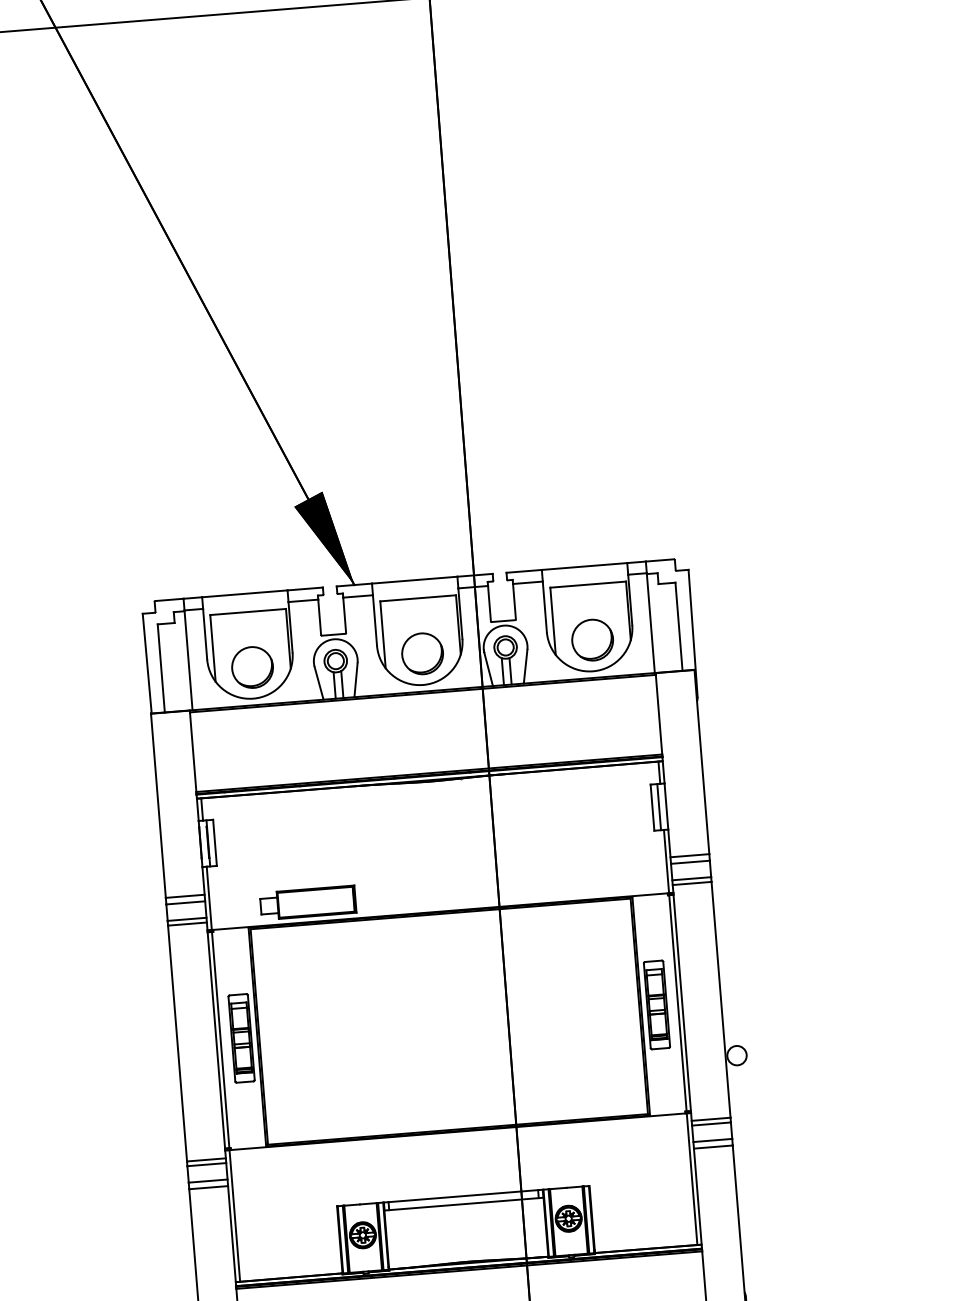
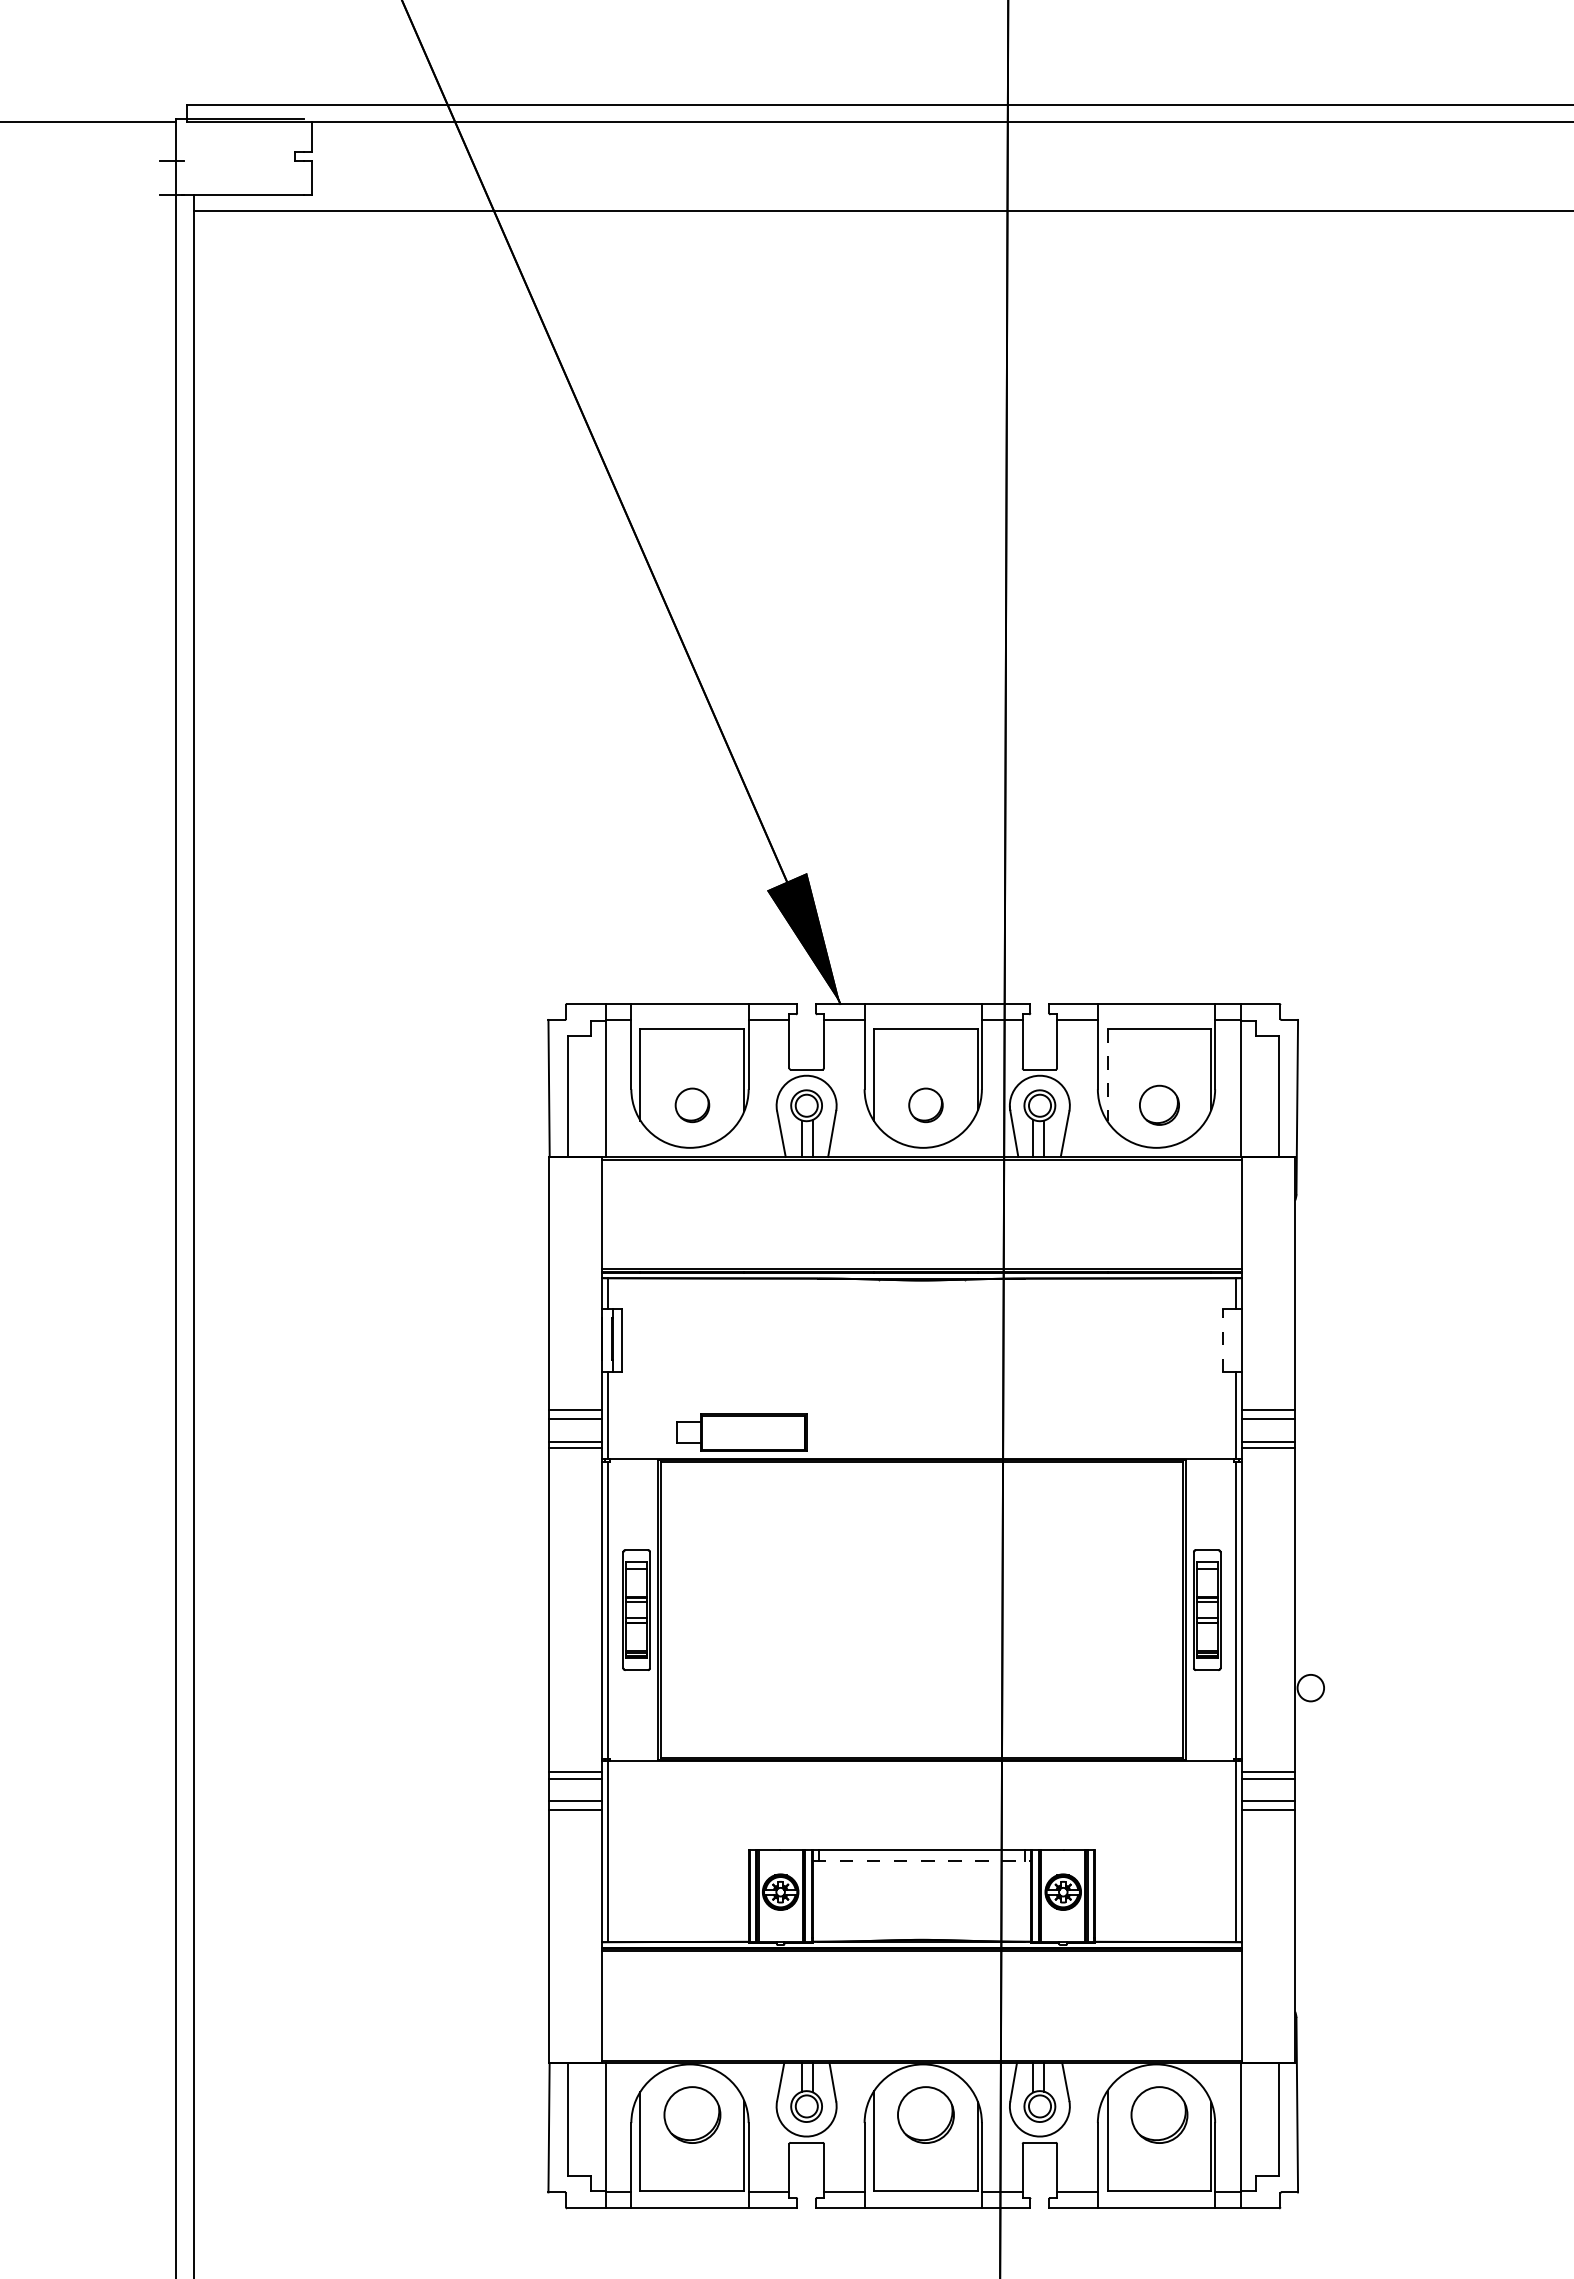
line: (553, 621) -> (1107, 1075), solid -> dashed
part: (592, 640) -> (1159, 1105), size x0.7
part: (422, 654) -> (925, 1105), size x0.6
part: (252, 667) -> (692, 1105), size x0.6
line: (652, 807) -> (1222, 1340), solid -> dashed
line: (658, 807) -> (1231, 1340), removed
line: (464, 1203) -> (922, 1860), solid -> dashed

